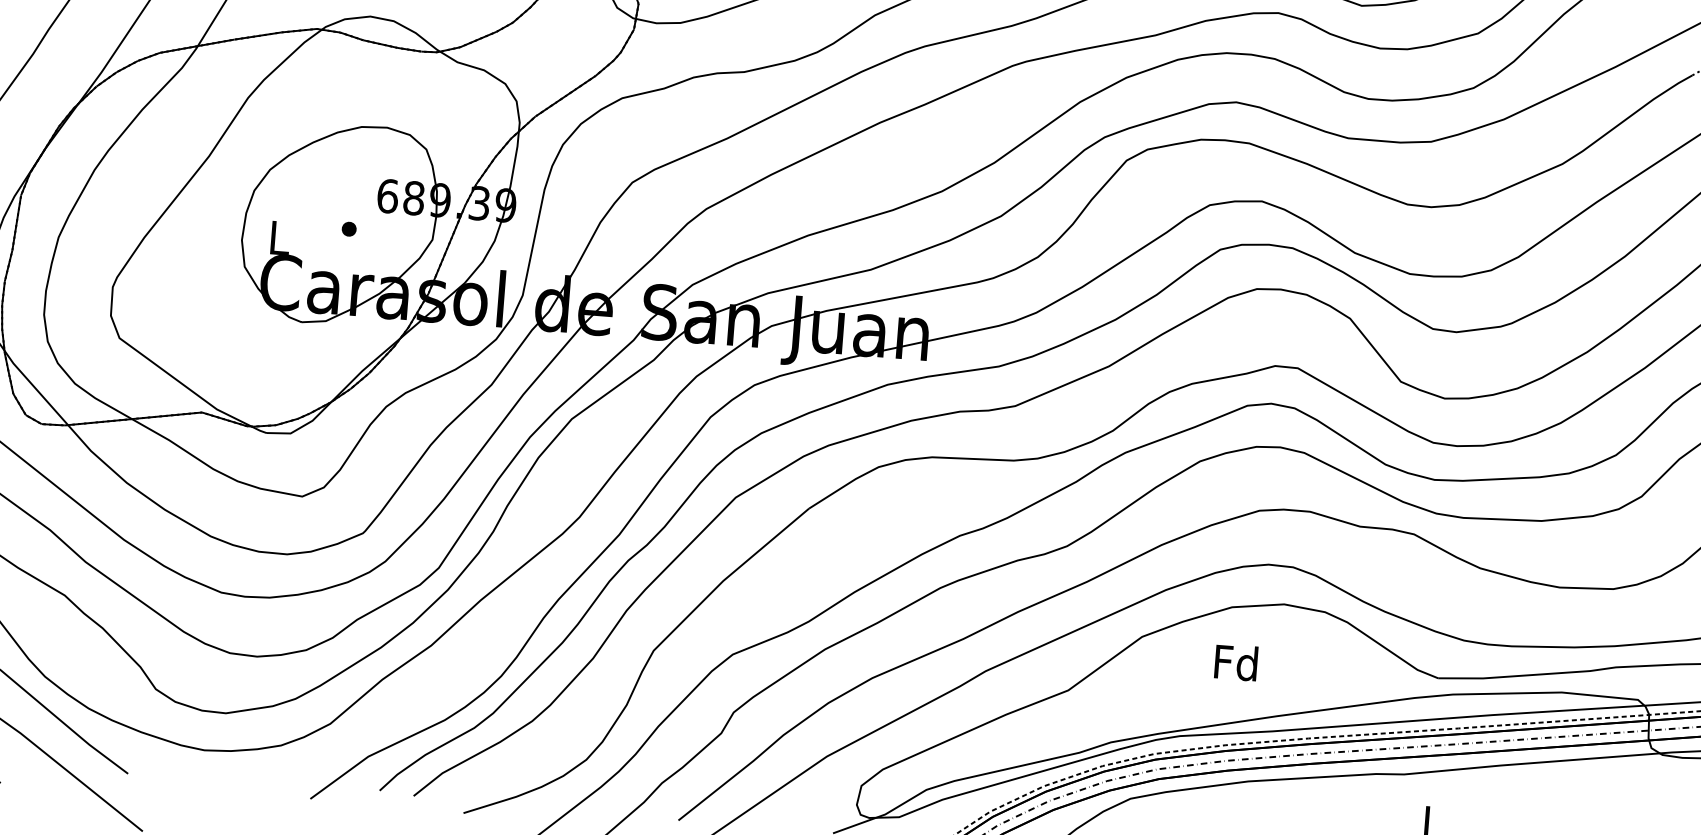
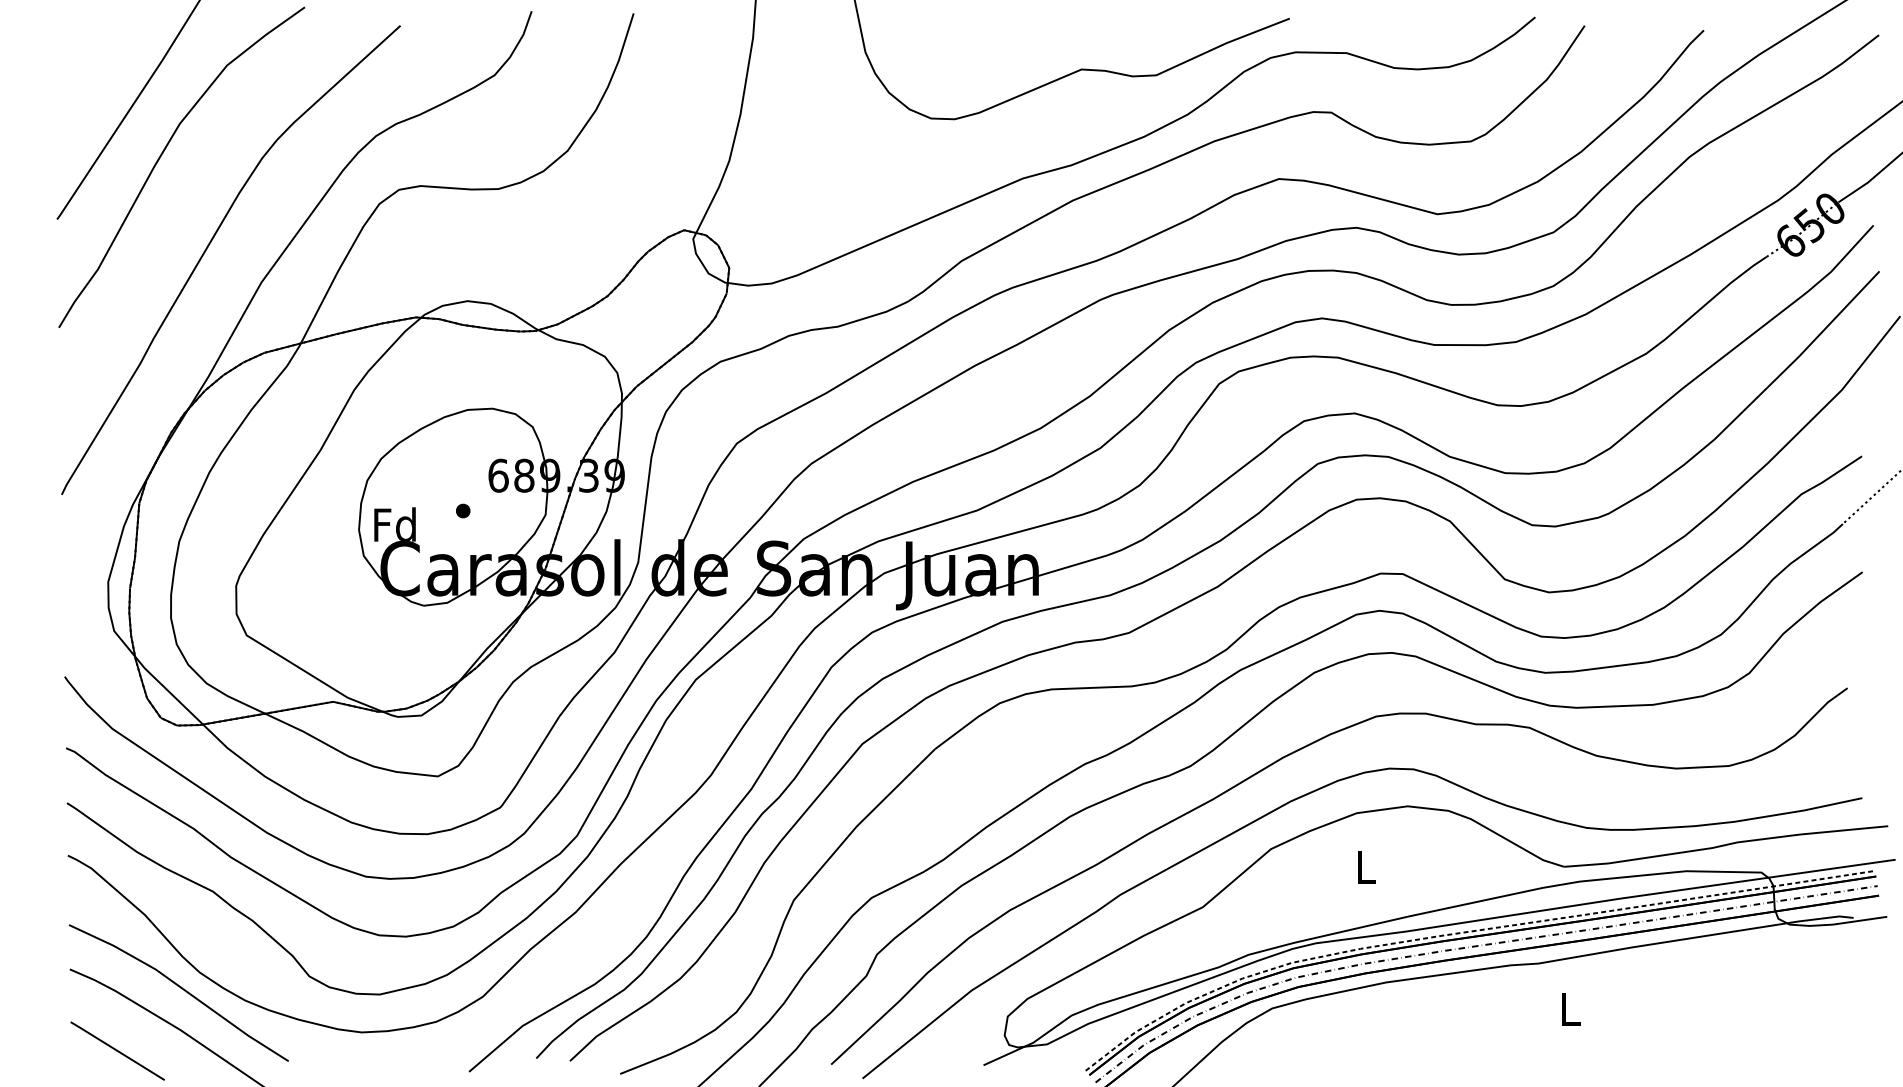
text: (278, 237) -> (394, 524), L -> Fd
text: (1235, 662) -> (1364, 866), Fd -> L

